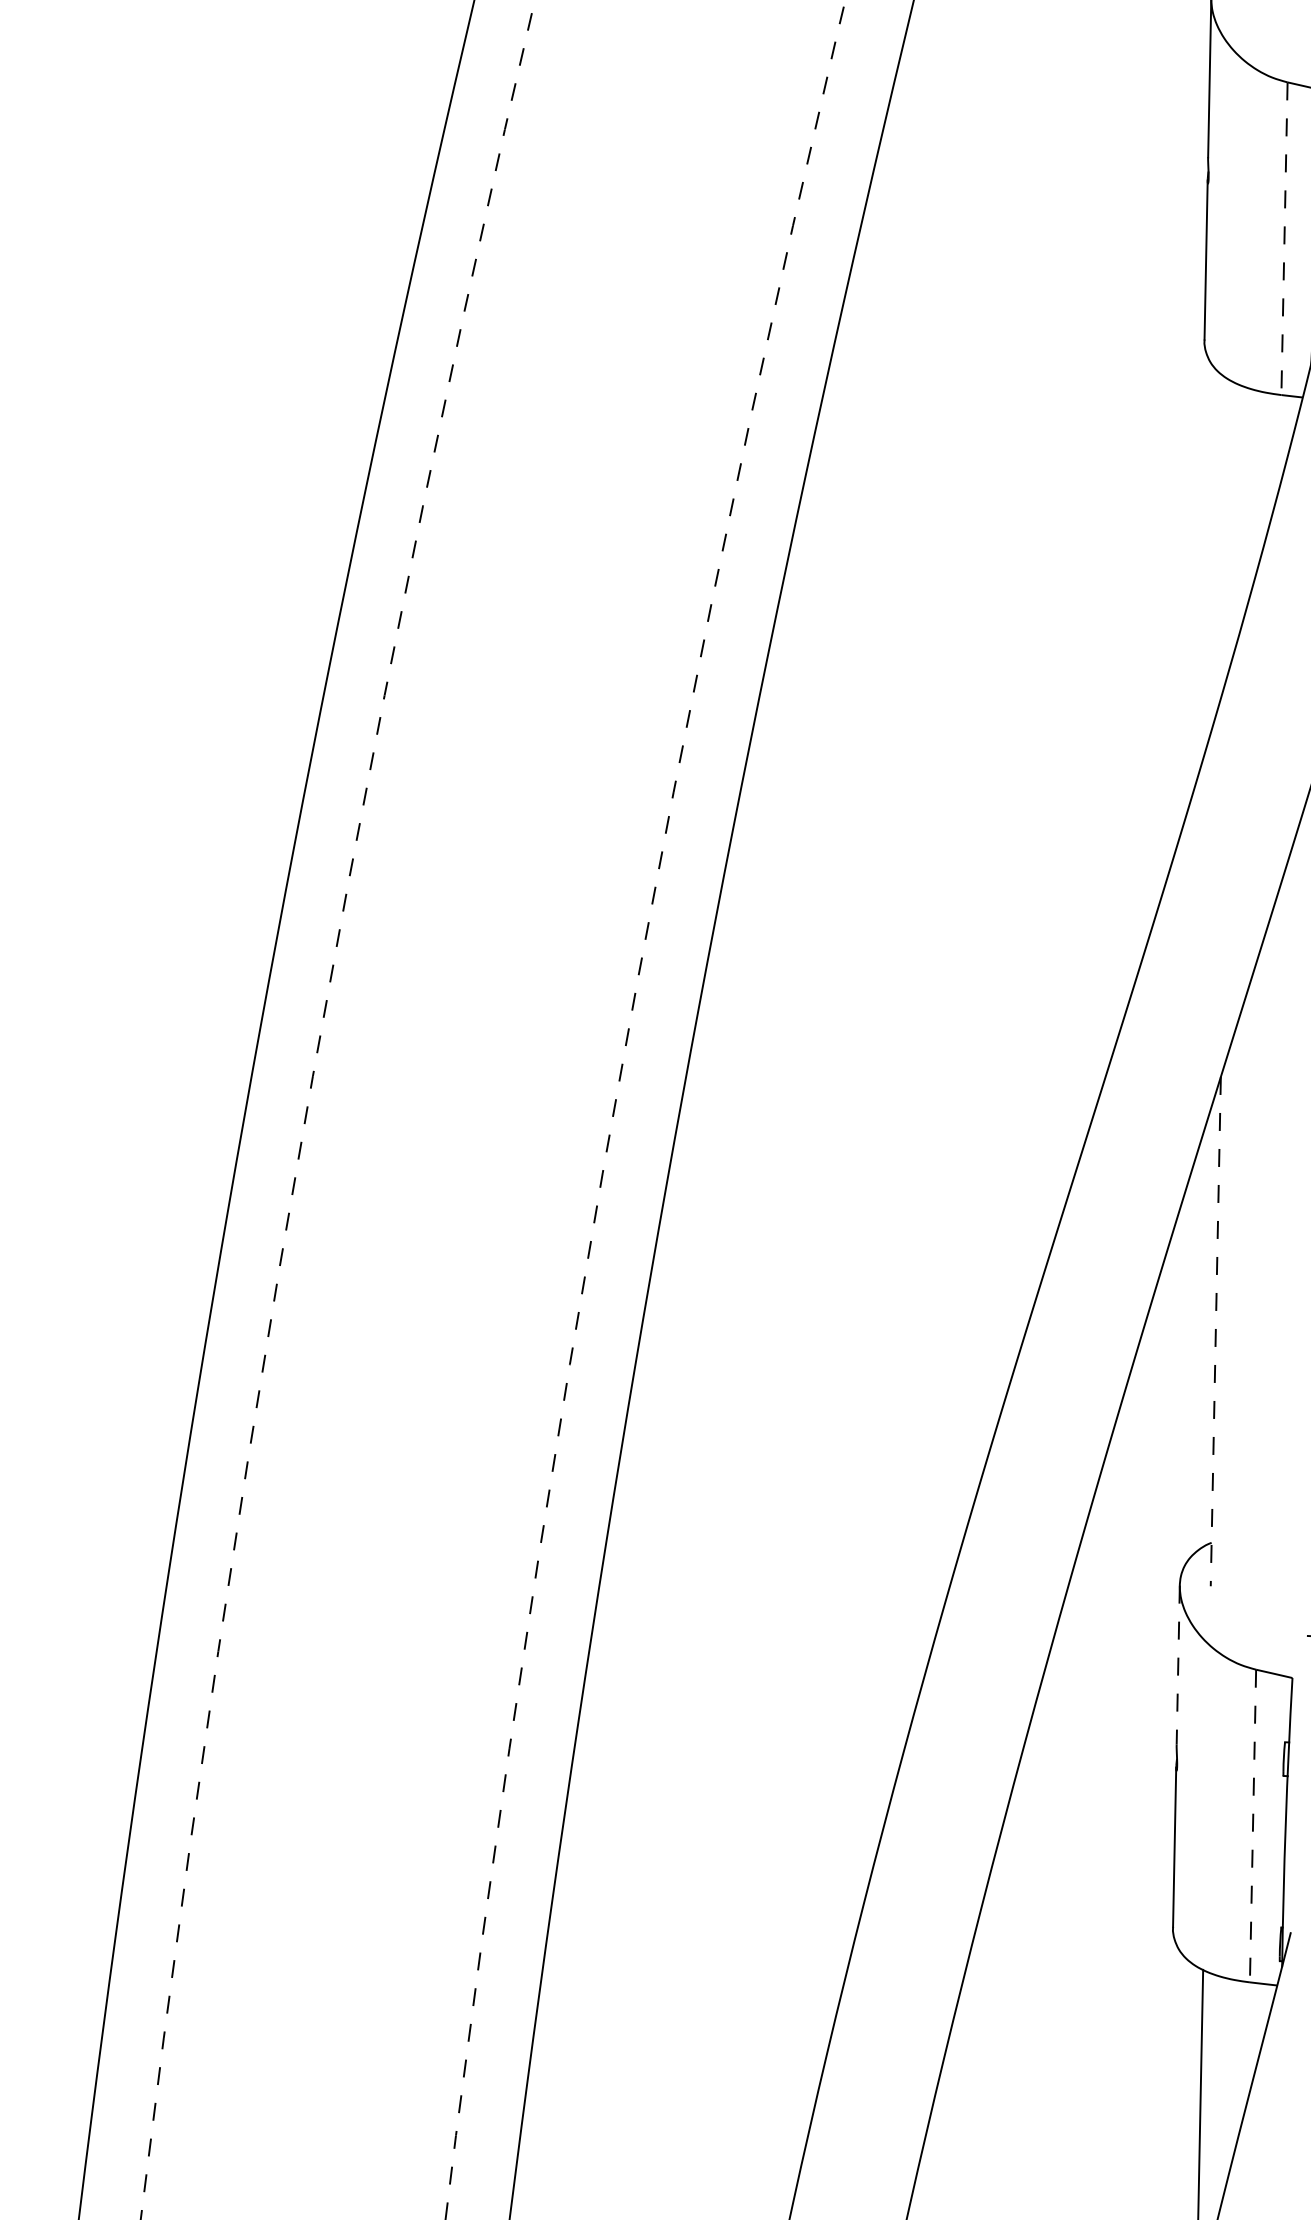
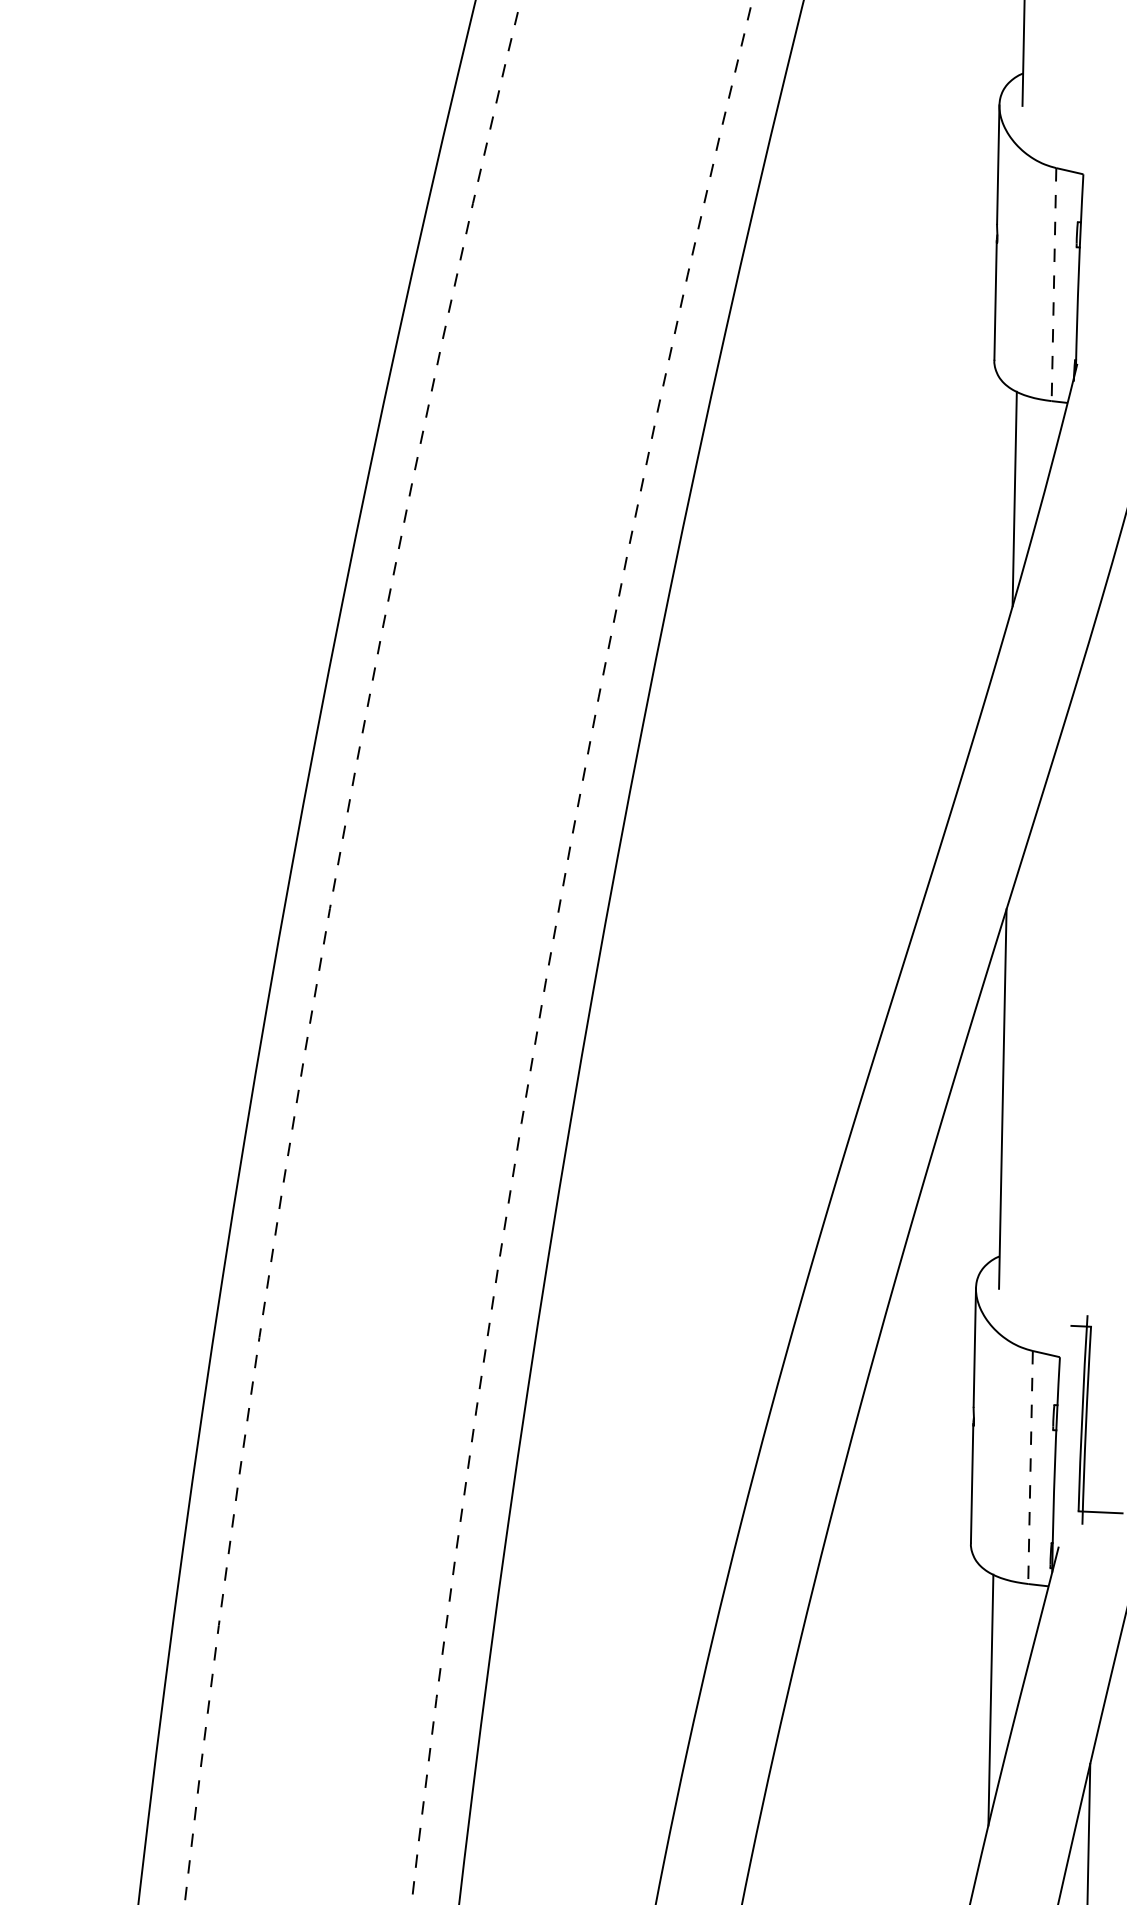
line: (1231, 525) -> (1014, 498), added
line: (1215, 1332) -> (1002, 1099), dashed -> solid
line: (1177, 1666) -> (974, 1348), dashed -> solid

